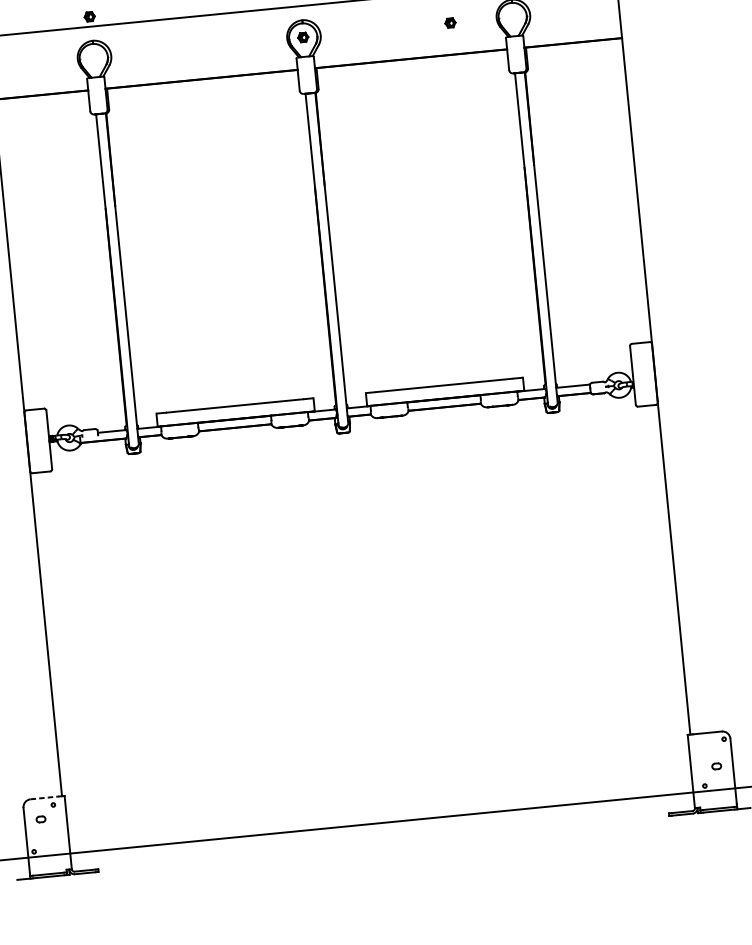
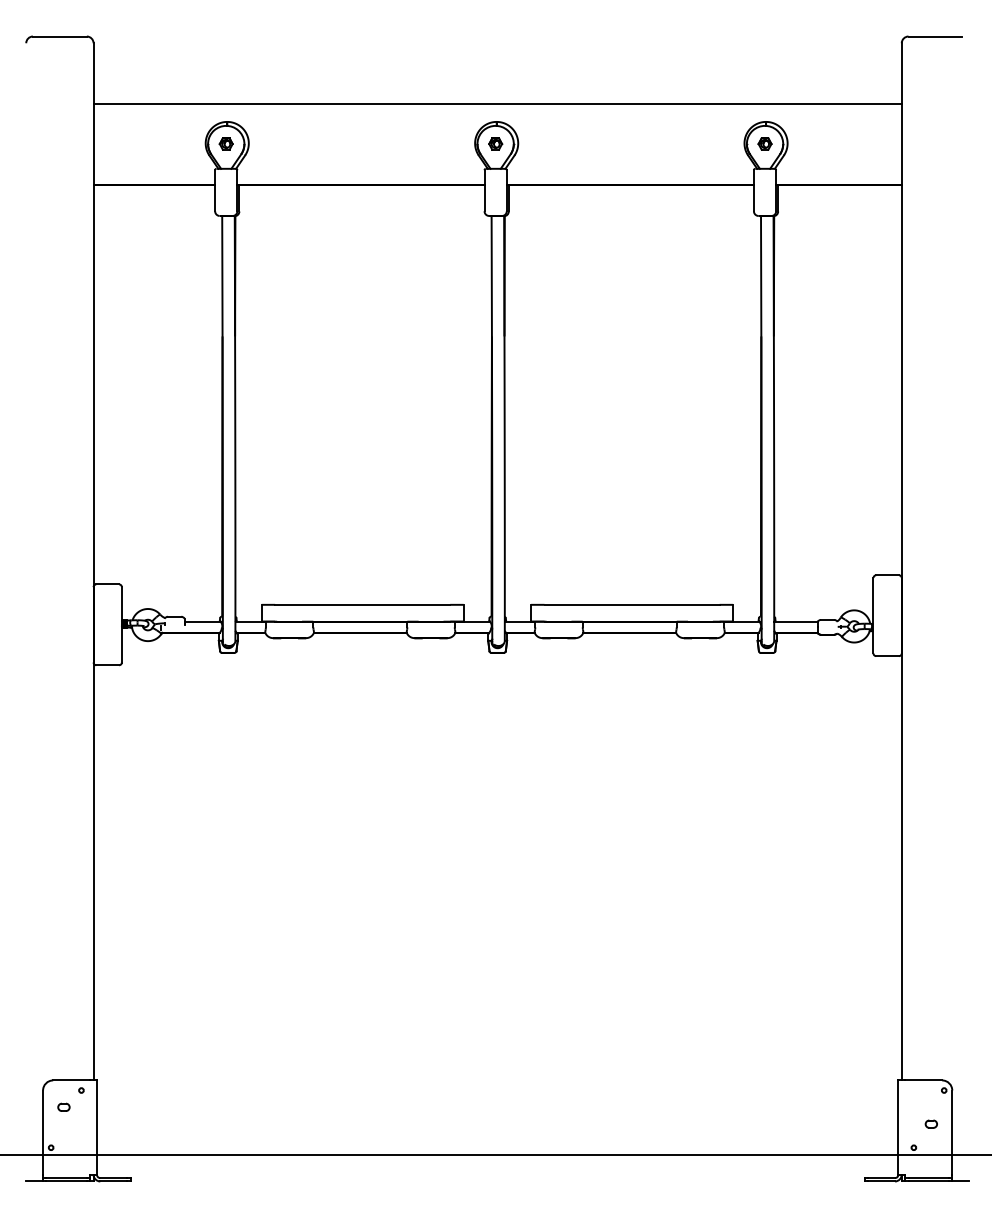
part: (89, 16) -> (225, 143), moved
part: (450, 22) -> (764, 143), moved
line: (44, 797) -> (71, 1080), dashed -> solid

